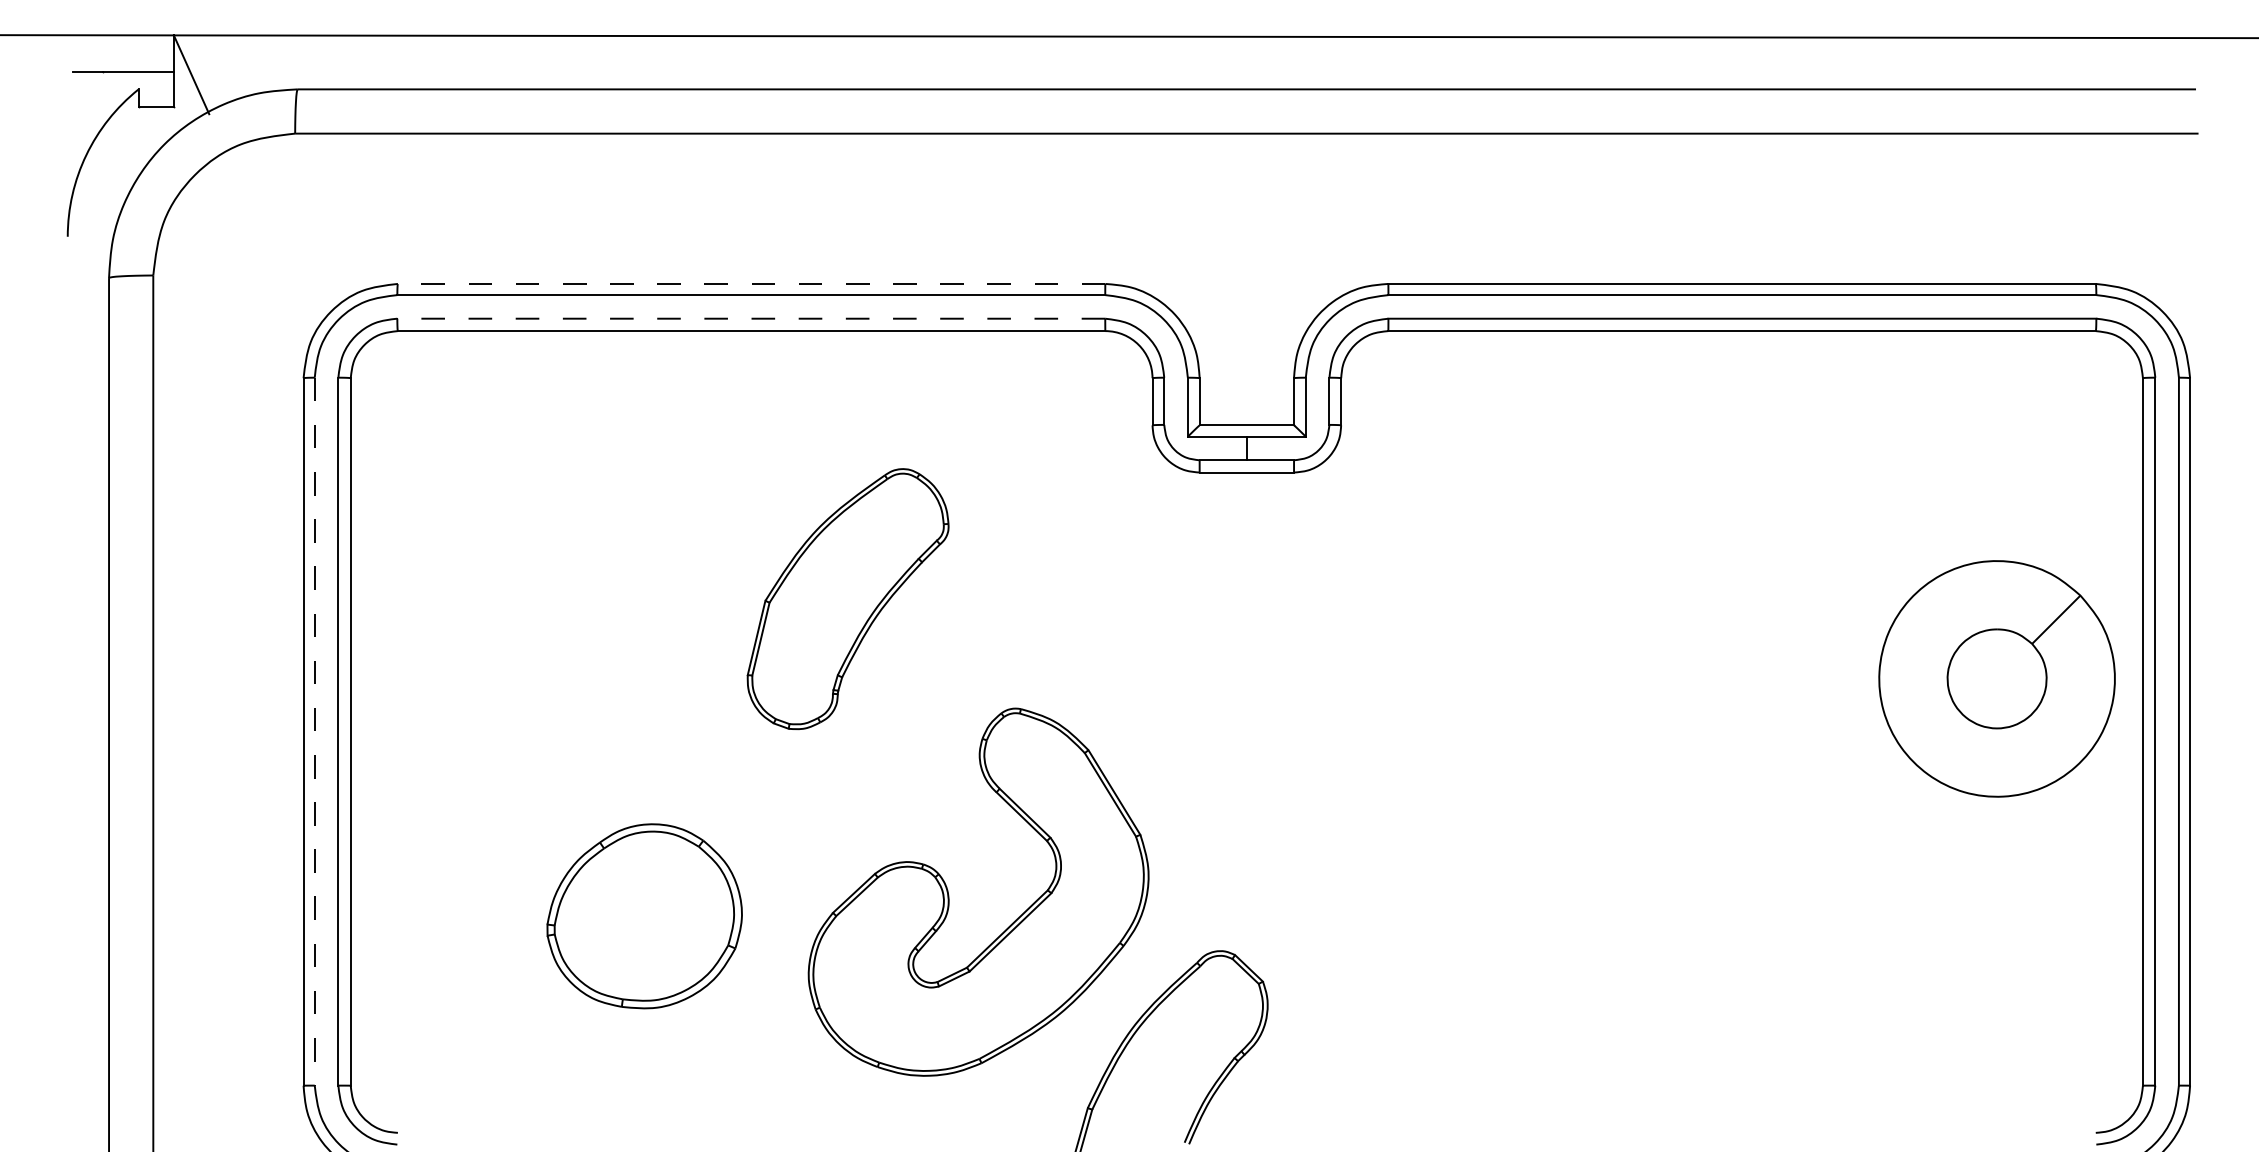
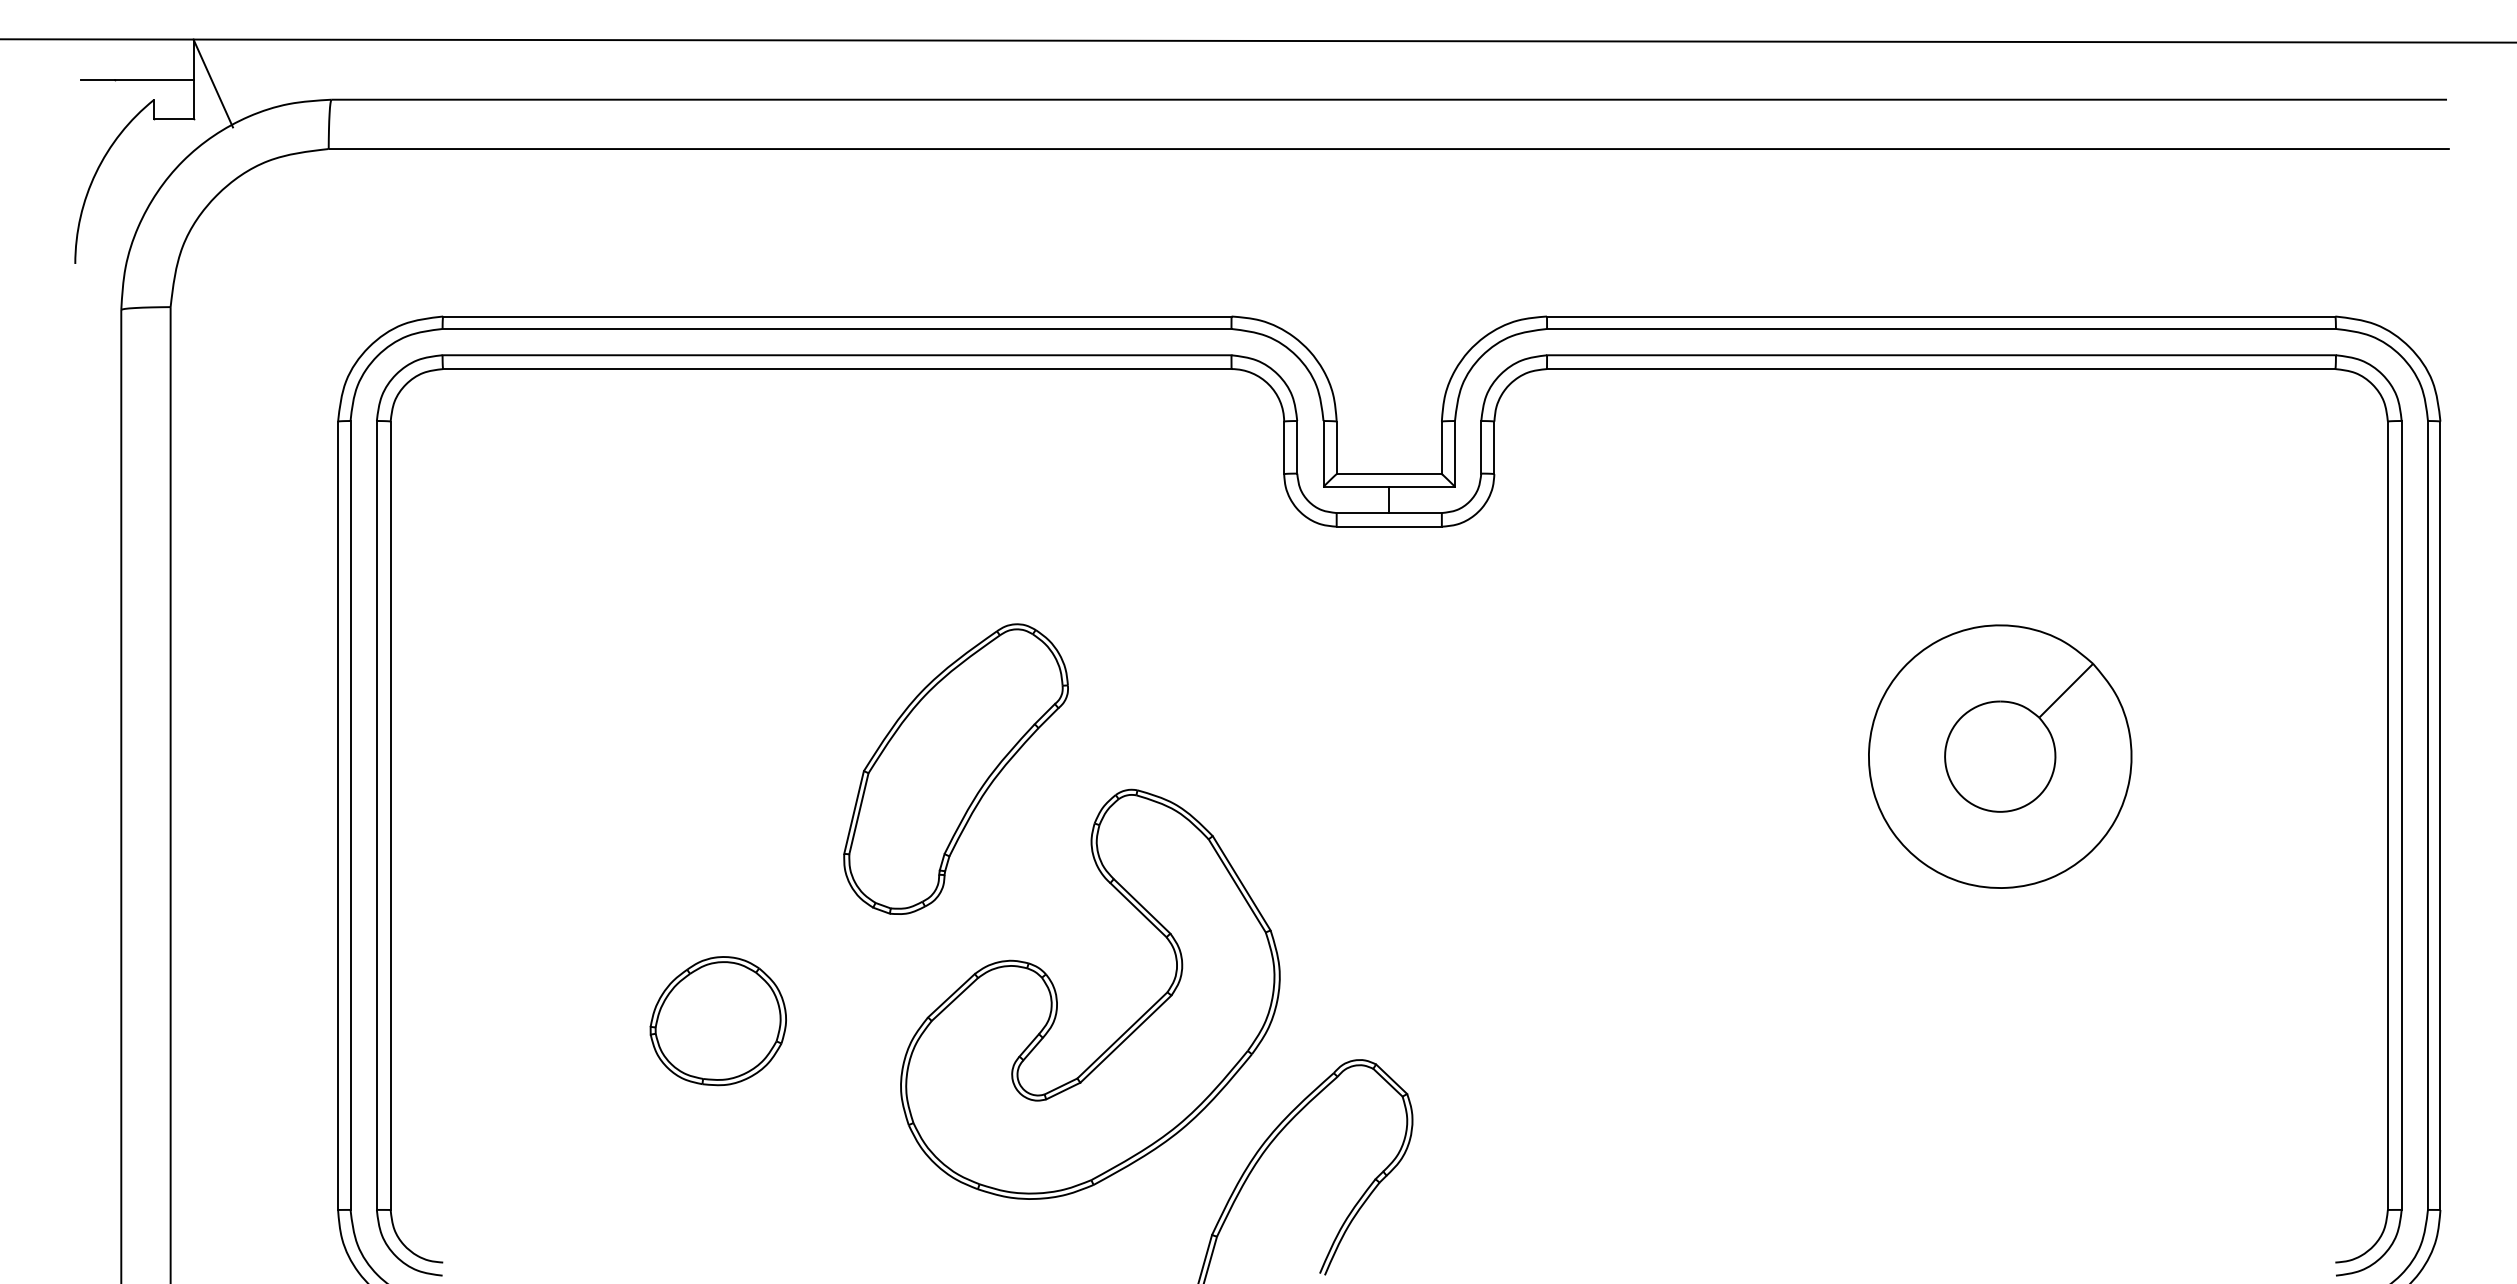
line: (751, 283) -> (837, 316), dashed -> solid
line: (751, 318) -> (837, 355), dashed -> solid
part: (847, 599) -> (955, 769), moved
part: (1996, 678) -> (1999, 756), moved
line: (314, 731) -> (350, 815), dashed -> solid
part: (644, 915) -> (718, 1020), size x0.62

